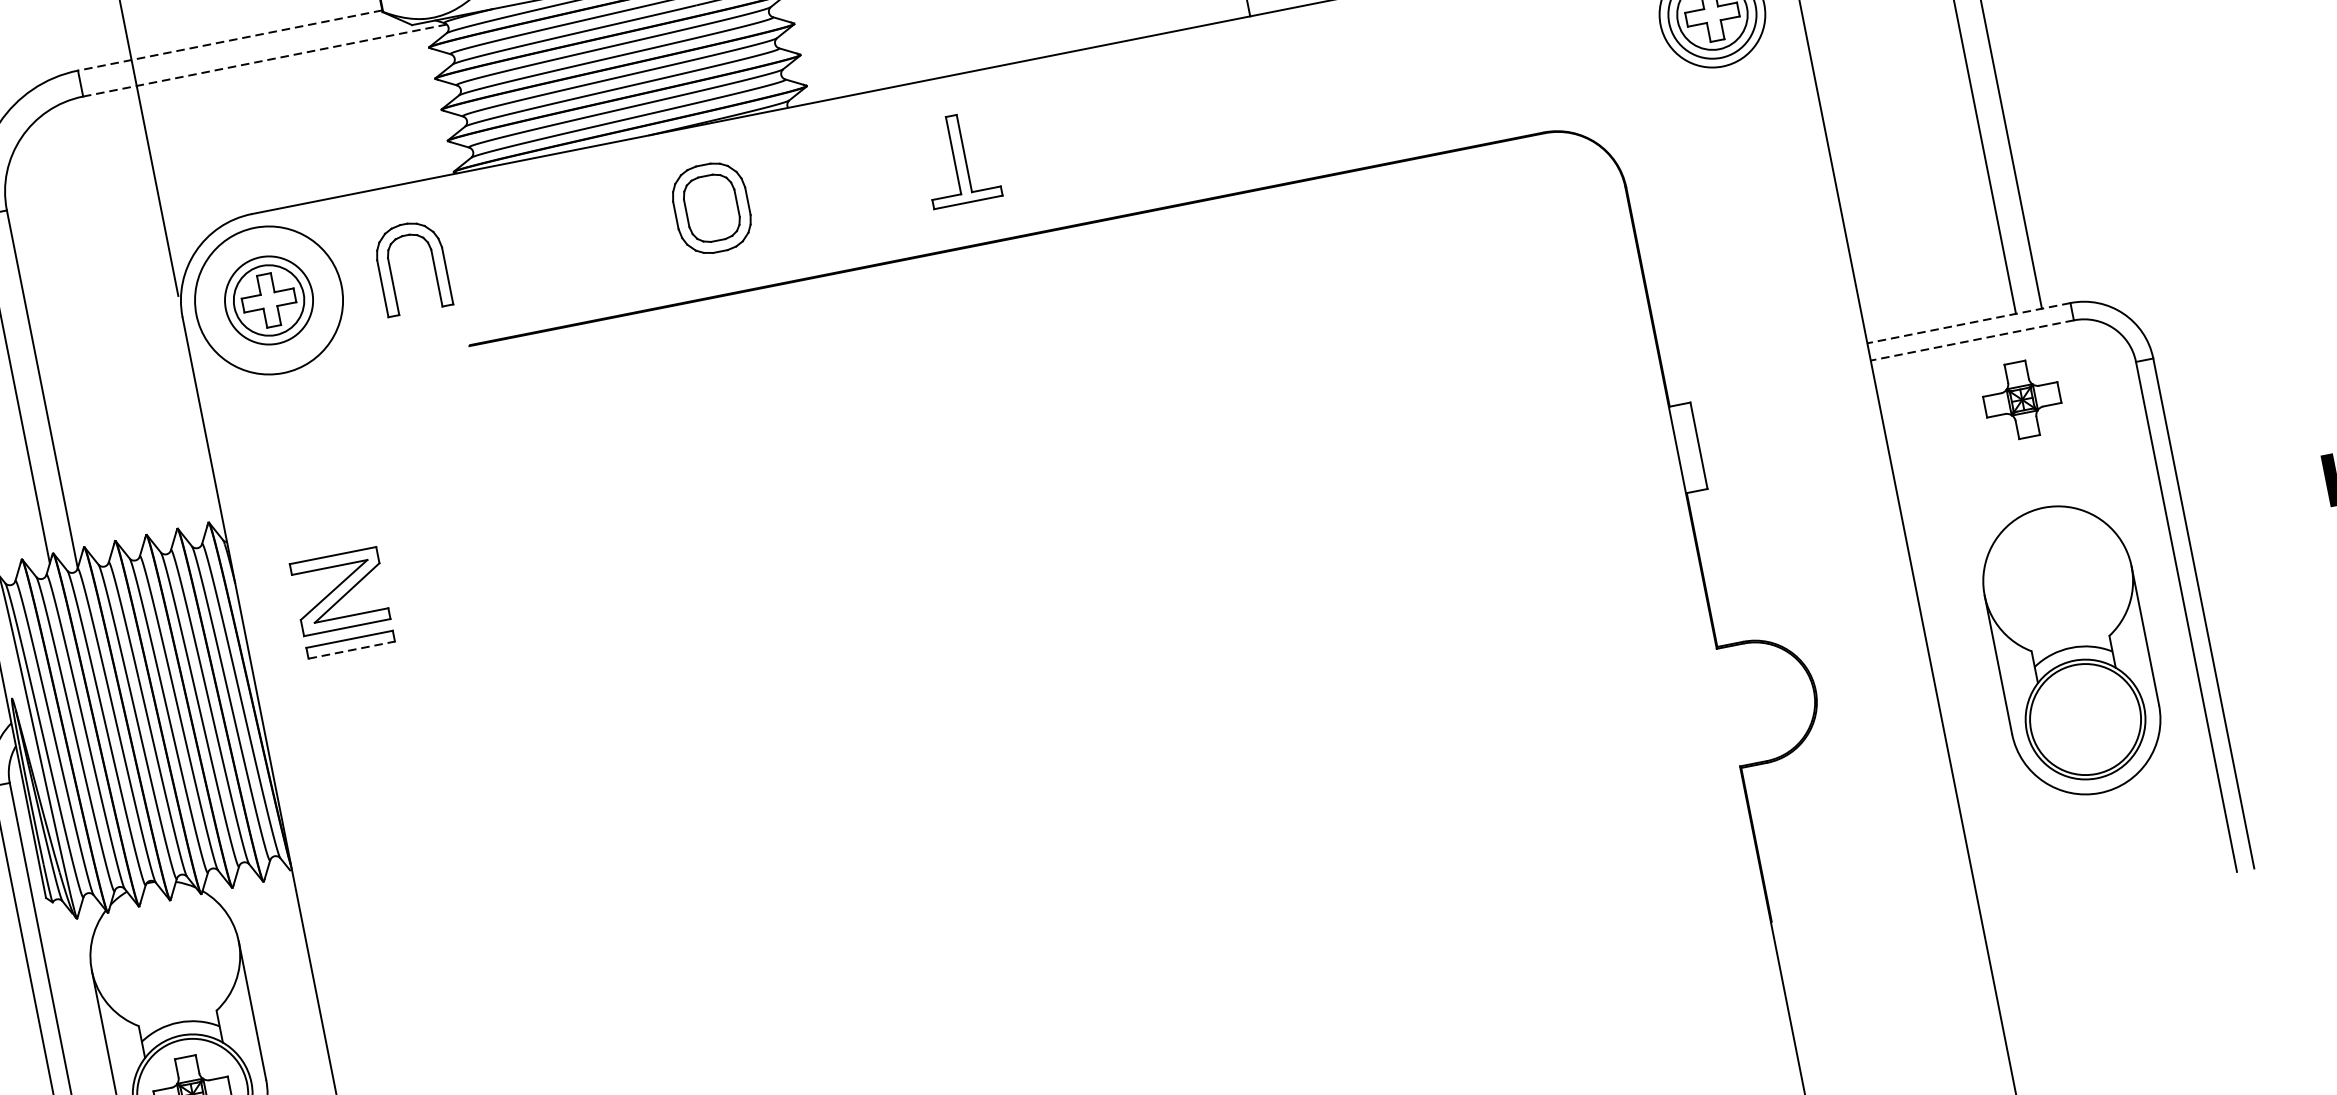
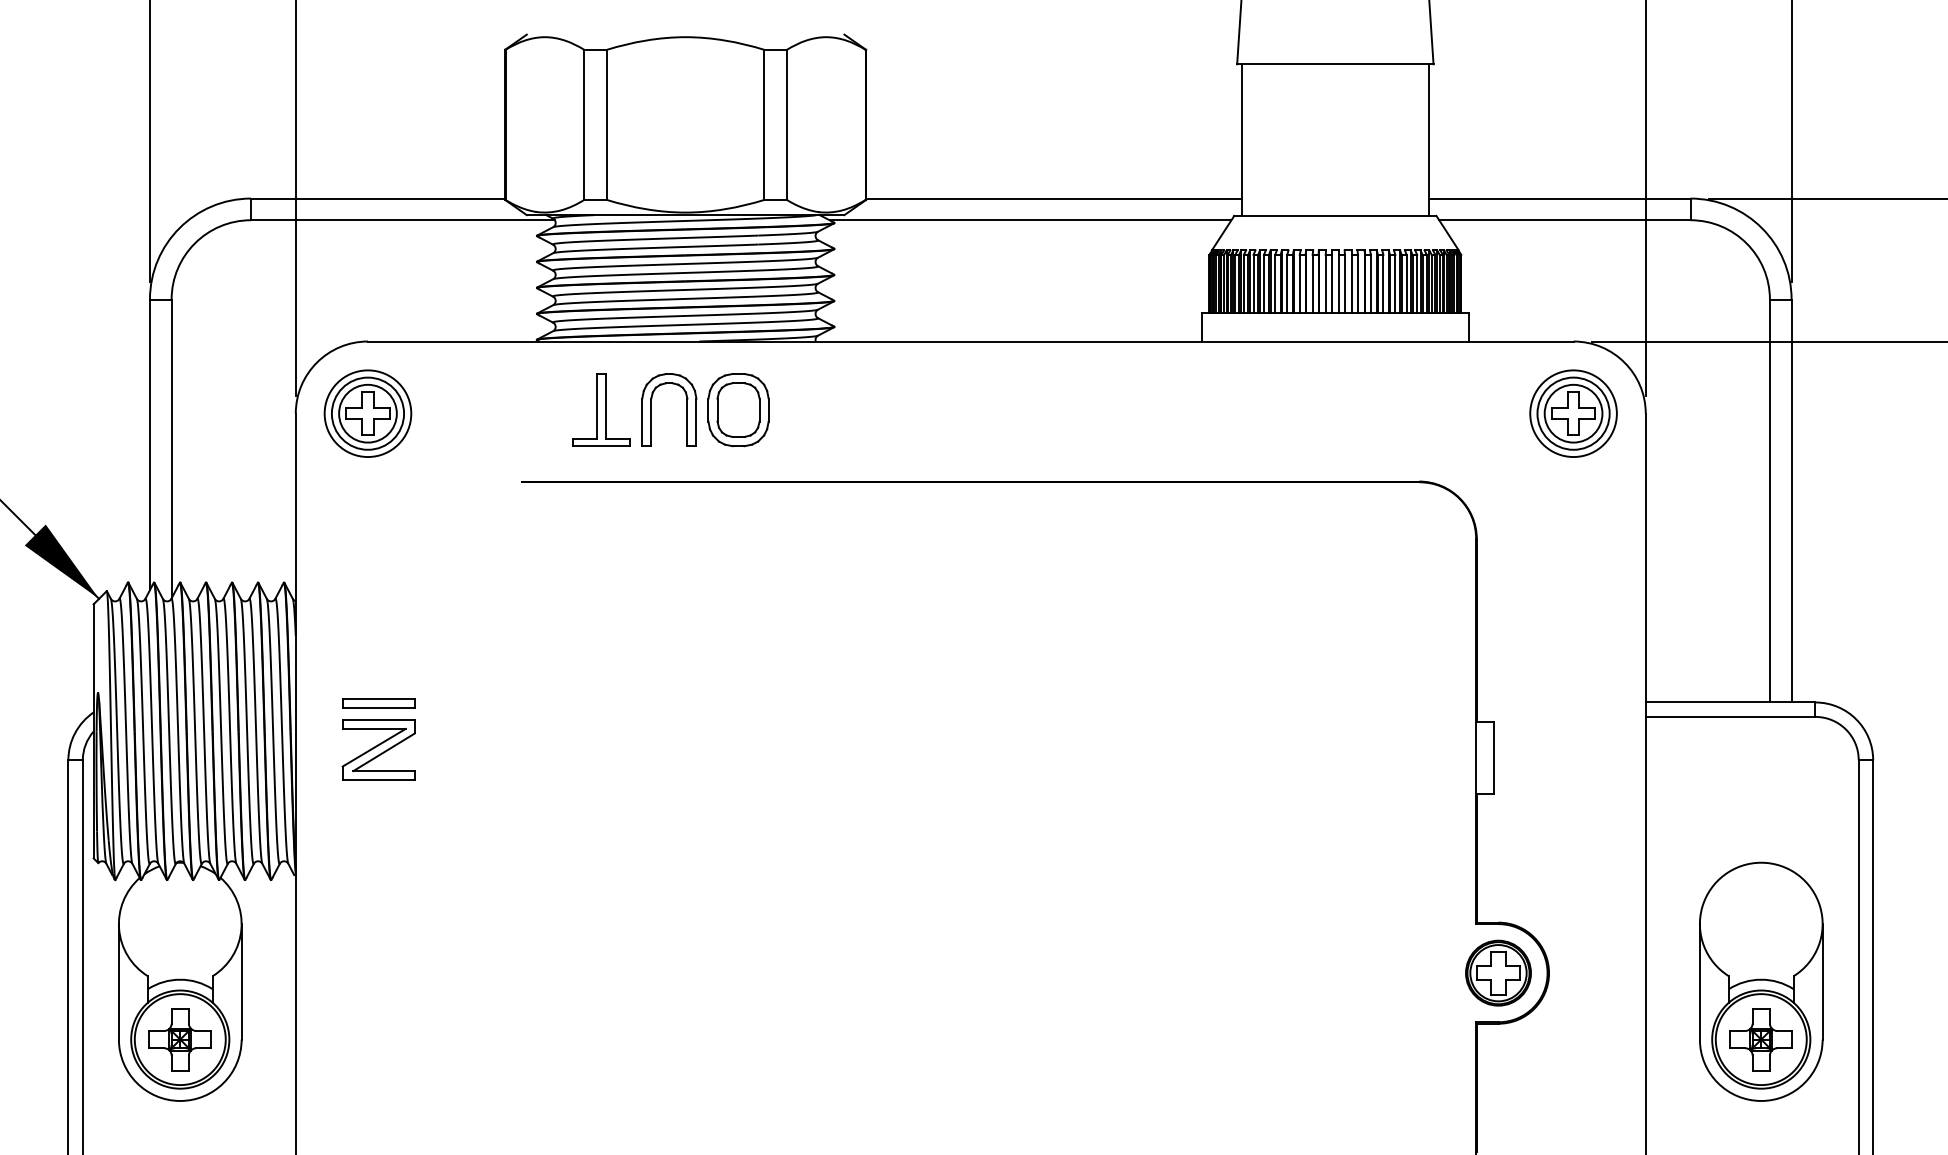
line: (229, 40) -> (377, 198), dashed -> solid
line: (264, 60) -> (402, 220), dashed -> solid
part: (959, 158) -> (601, 409), moved
part: (432, 262) -> (686, 409), moved
circle: (268, 300) -> (367, 413), size x0.71
line: (1968, 323) -> (1730, 702), dashed -> solid
line: (1972, 340) -> (1730, 716), dashed -> solid
part: (2021, 399) -> (1760, 1039), moved
part: (339, 591) -> (378, 749), moved
line: (352, 649) -> (379, 707), dashed -> solid
part: (1755, 701) -> (1498, 972), added

